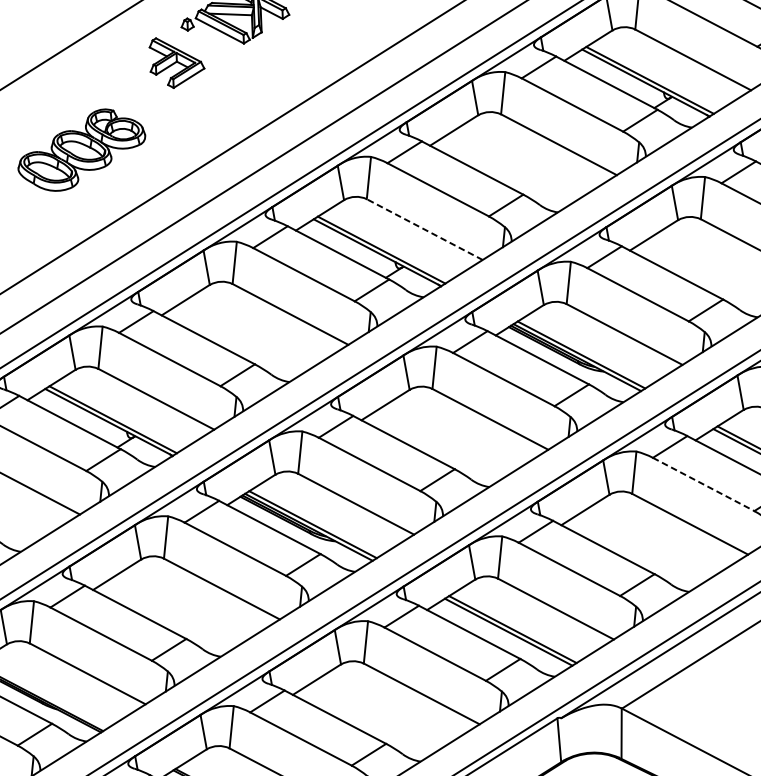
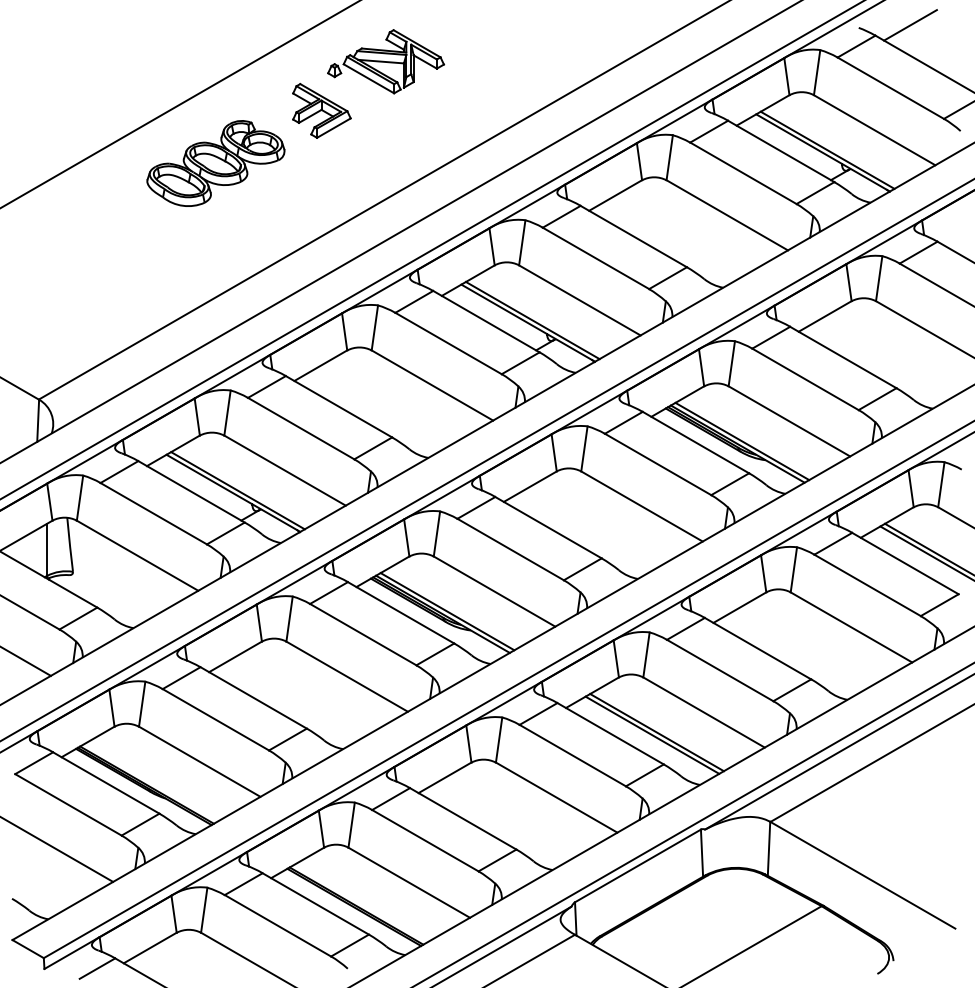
part: (81, 150) -> (215, 163), moved
line: (424, 229) -> (579, 300), dashed -> solid
line: (704, 484) -> (868, 585), dashed -> solid

